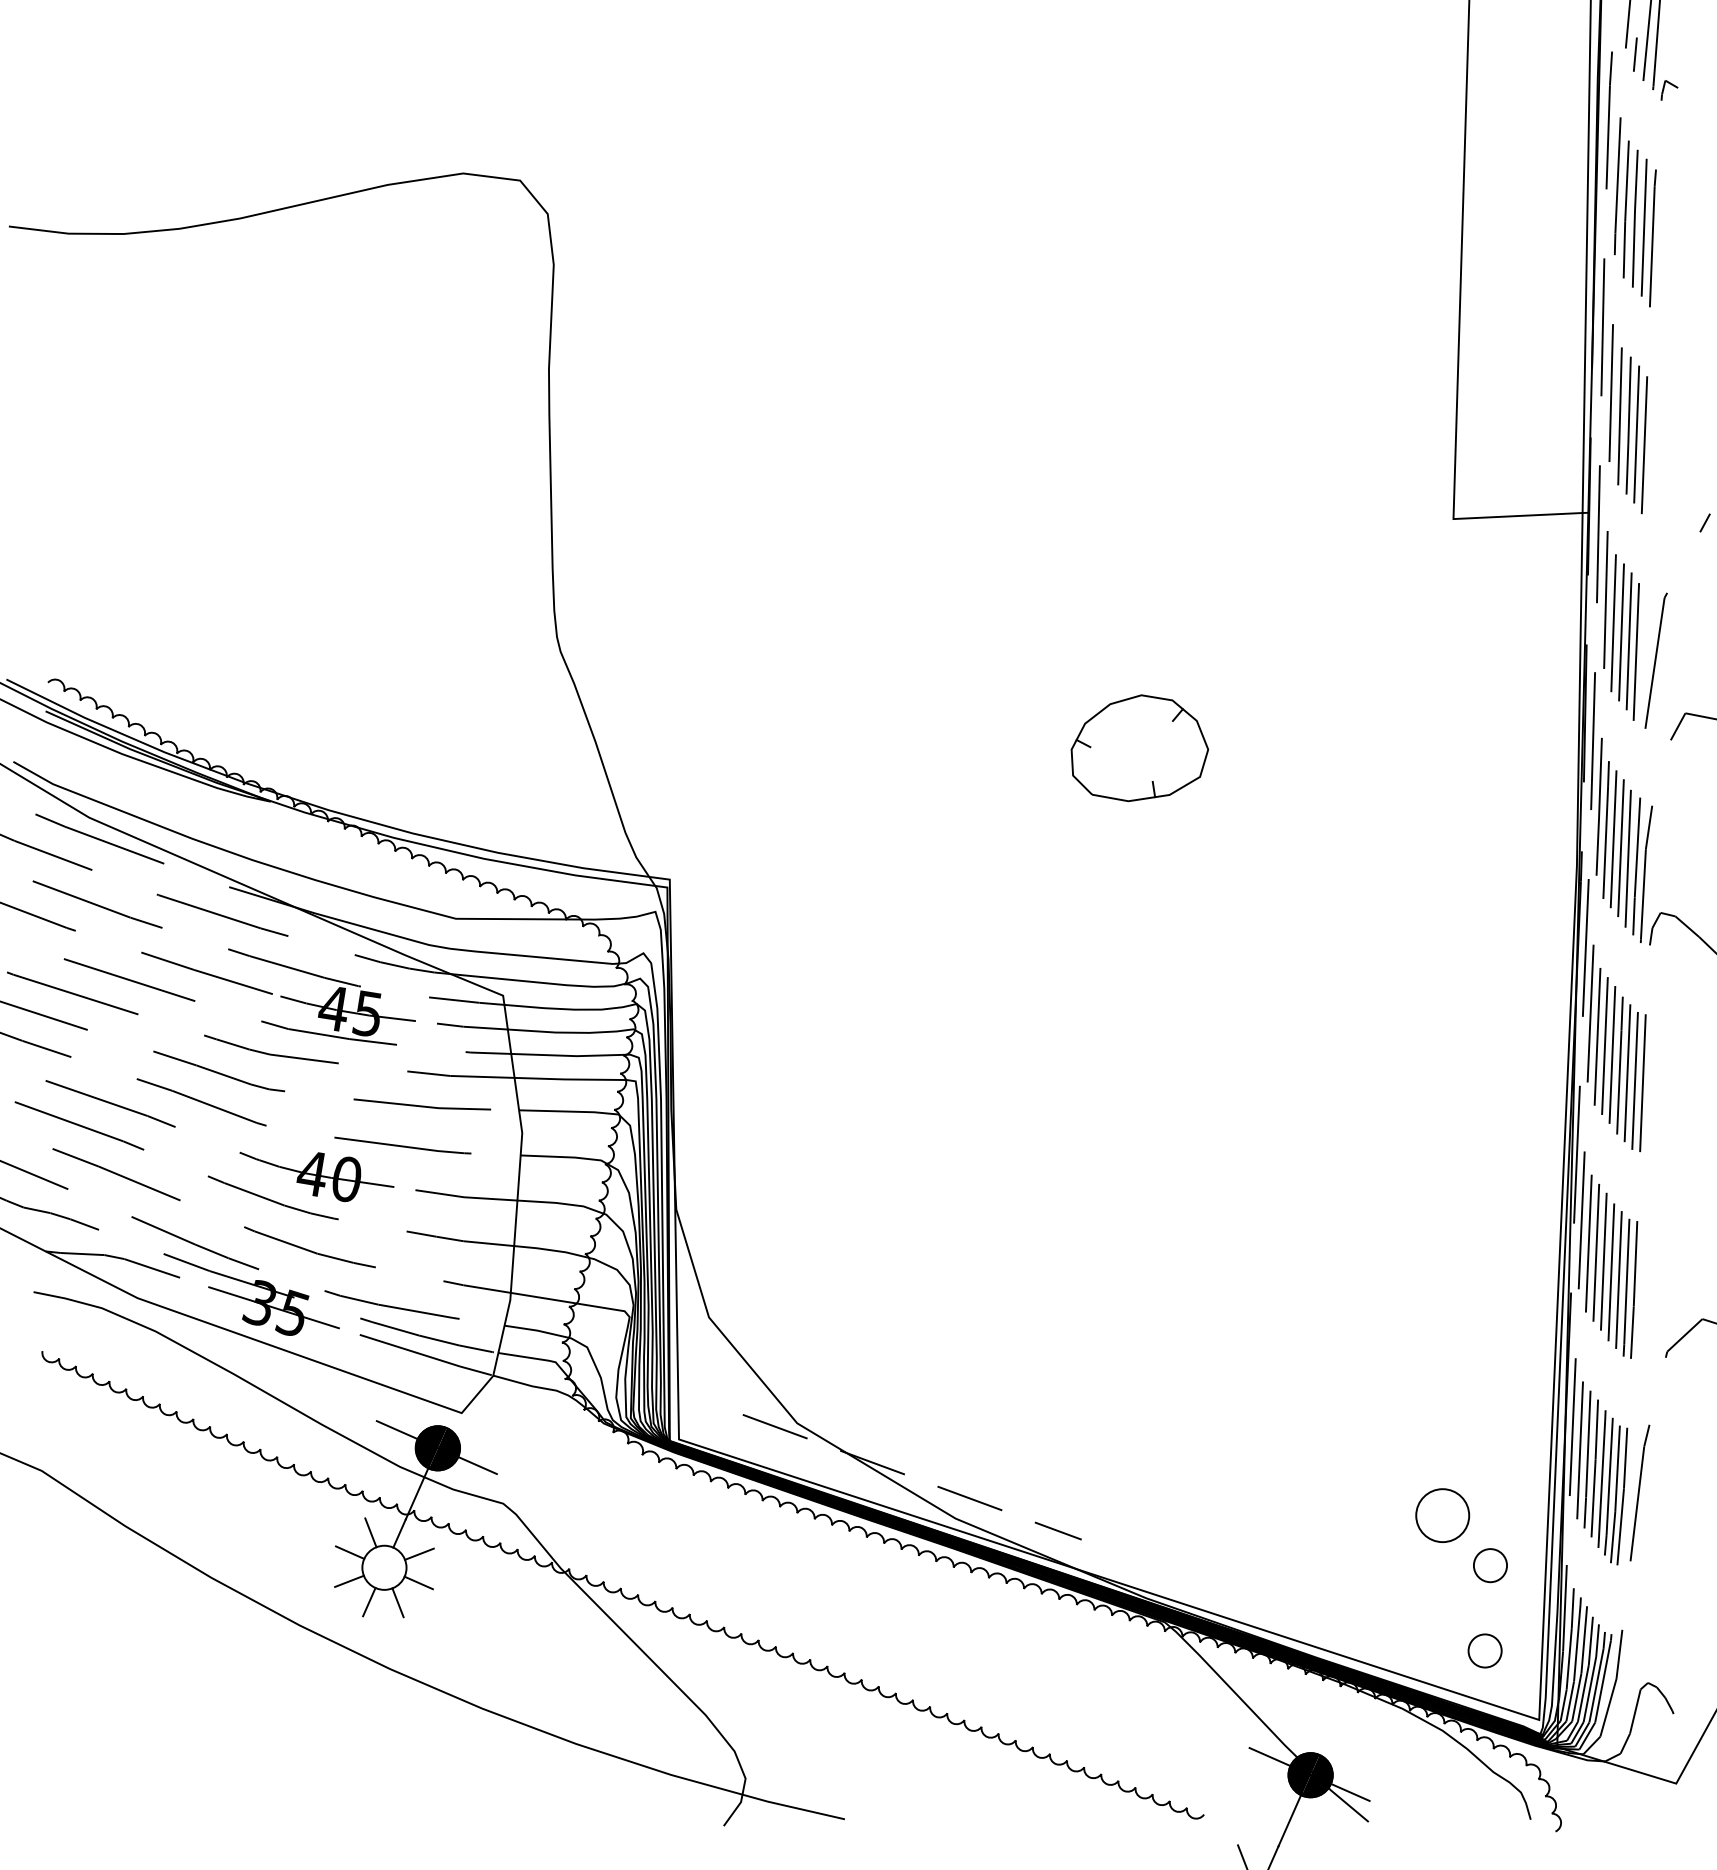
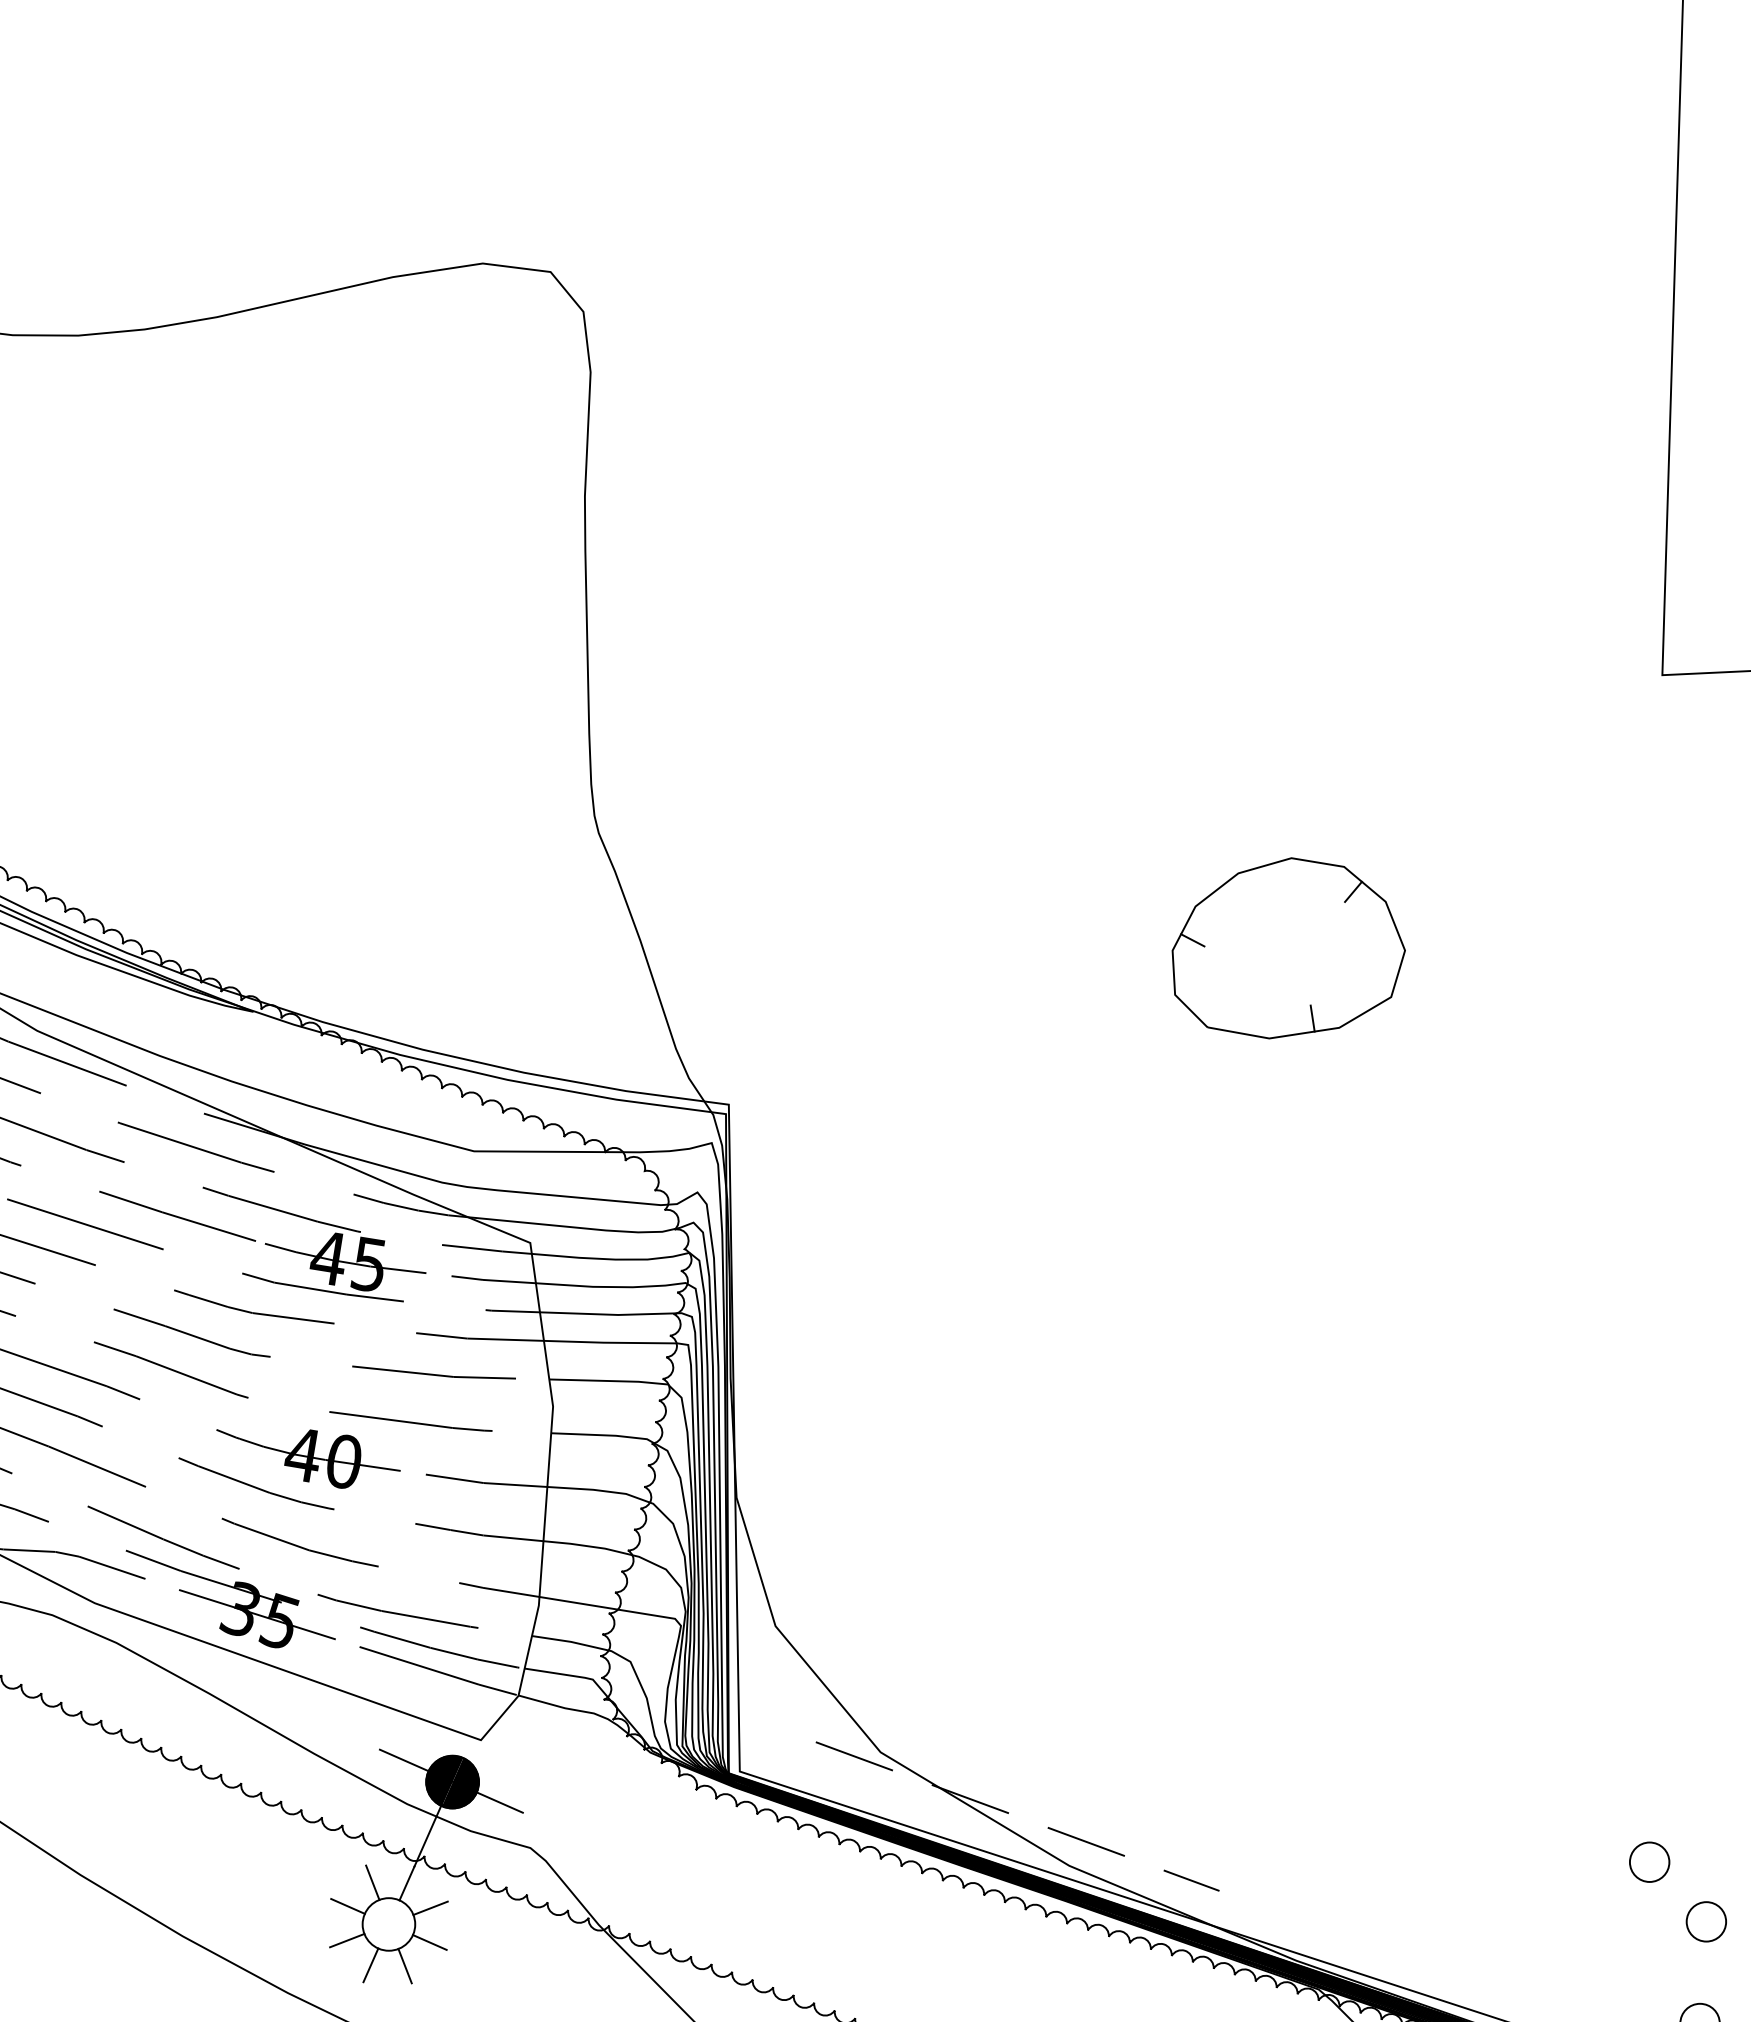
part: (1139, 747) -> (1288, 947), size x1.43
part: (1442, 1515) -> (1649, 1862), size x0.62

